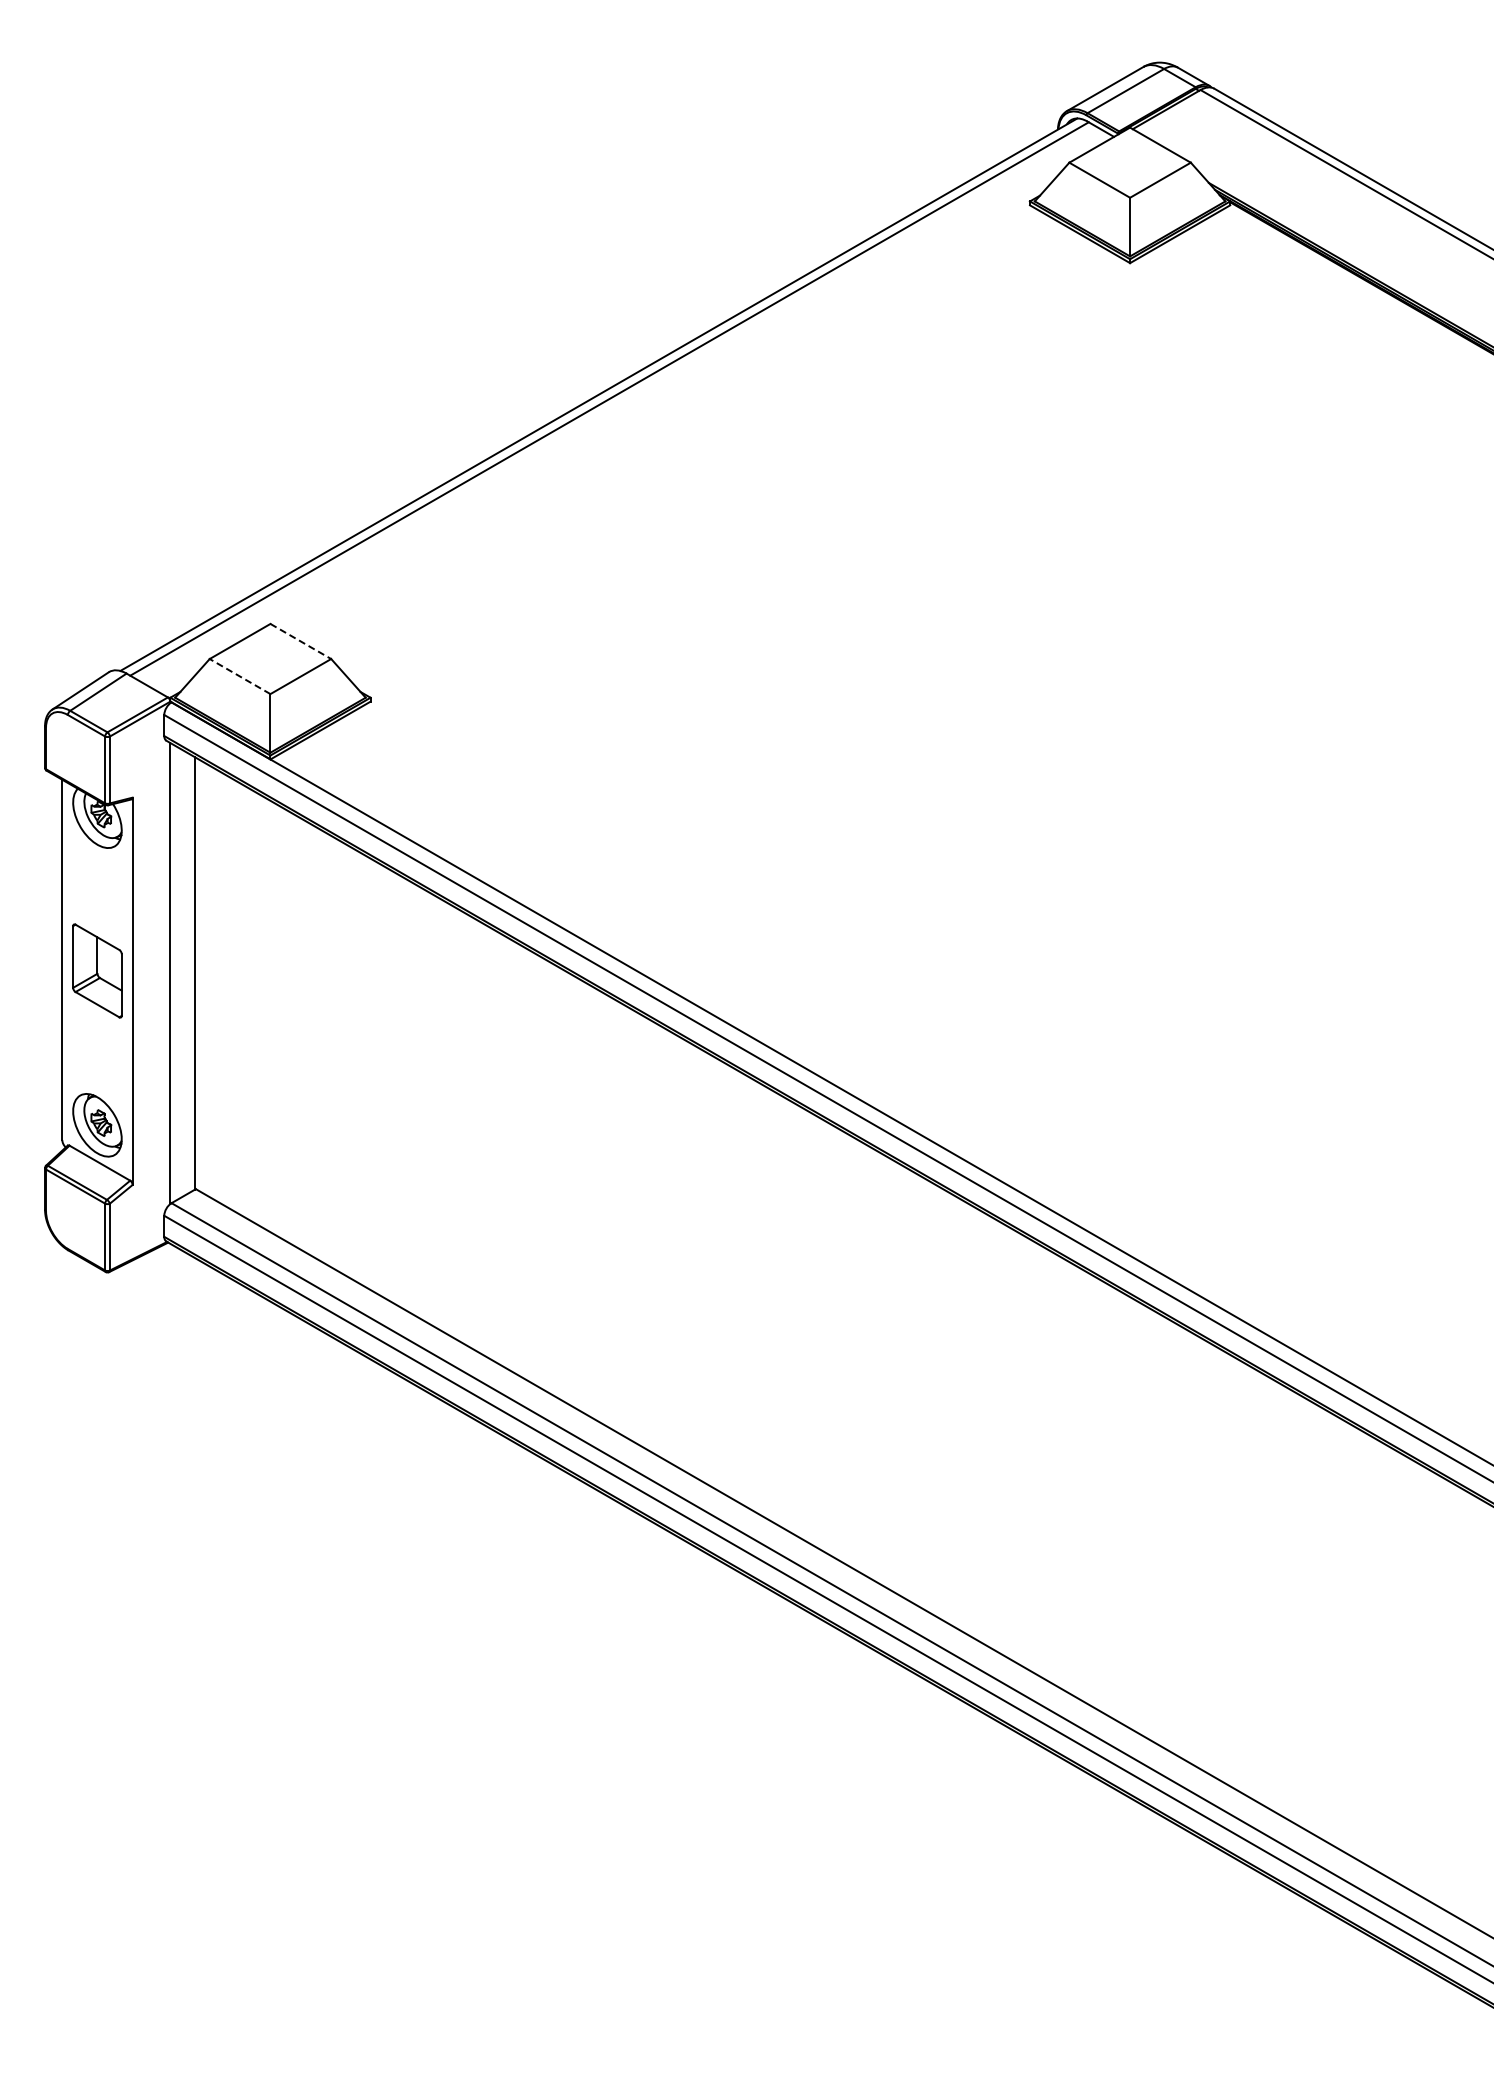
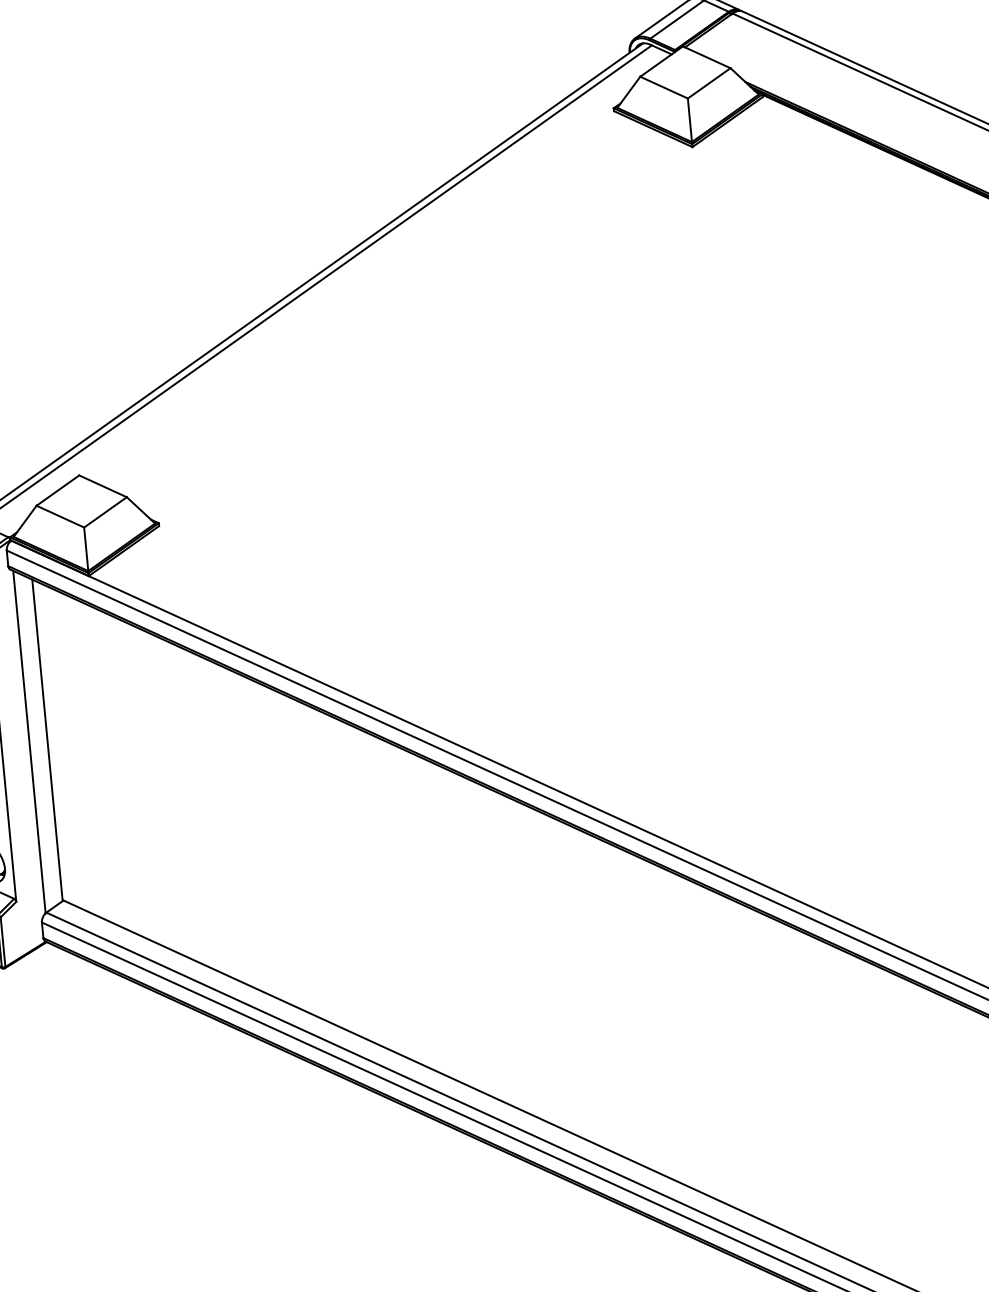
line: (301, 641) -> (103, 486), dashed -> solid
line: (239, 676) -> (59, 516), dashed -> solid

